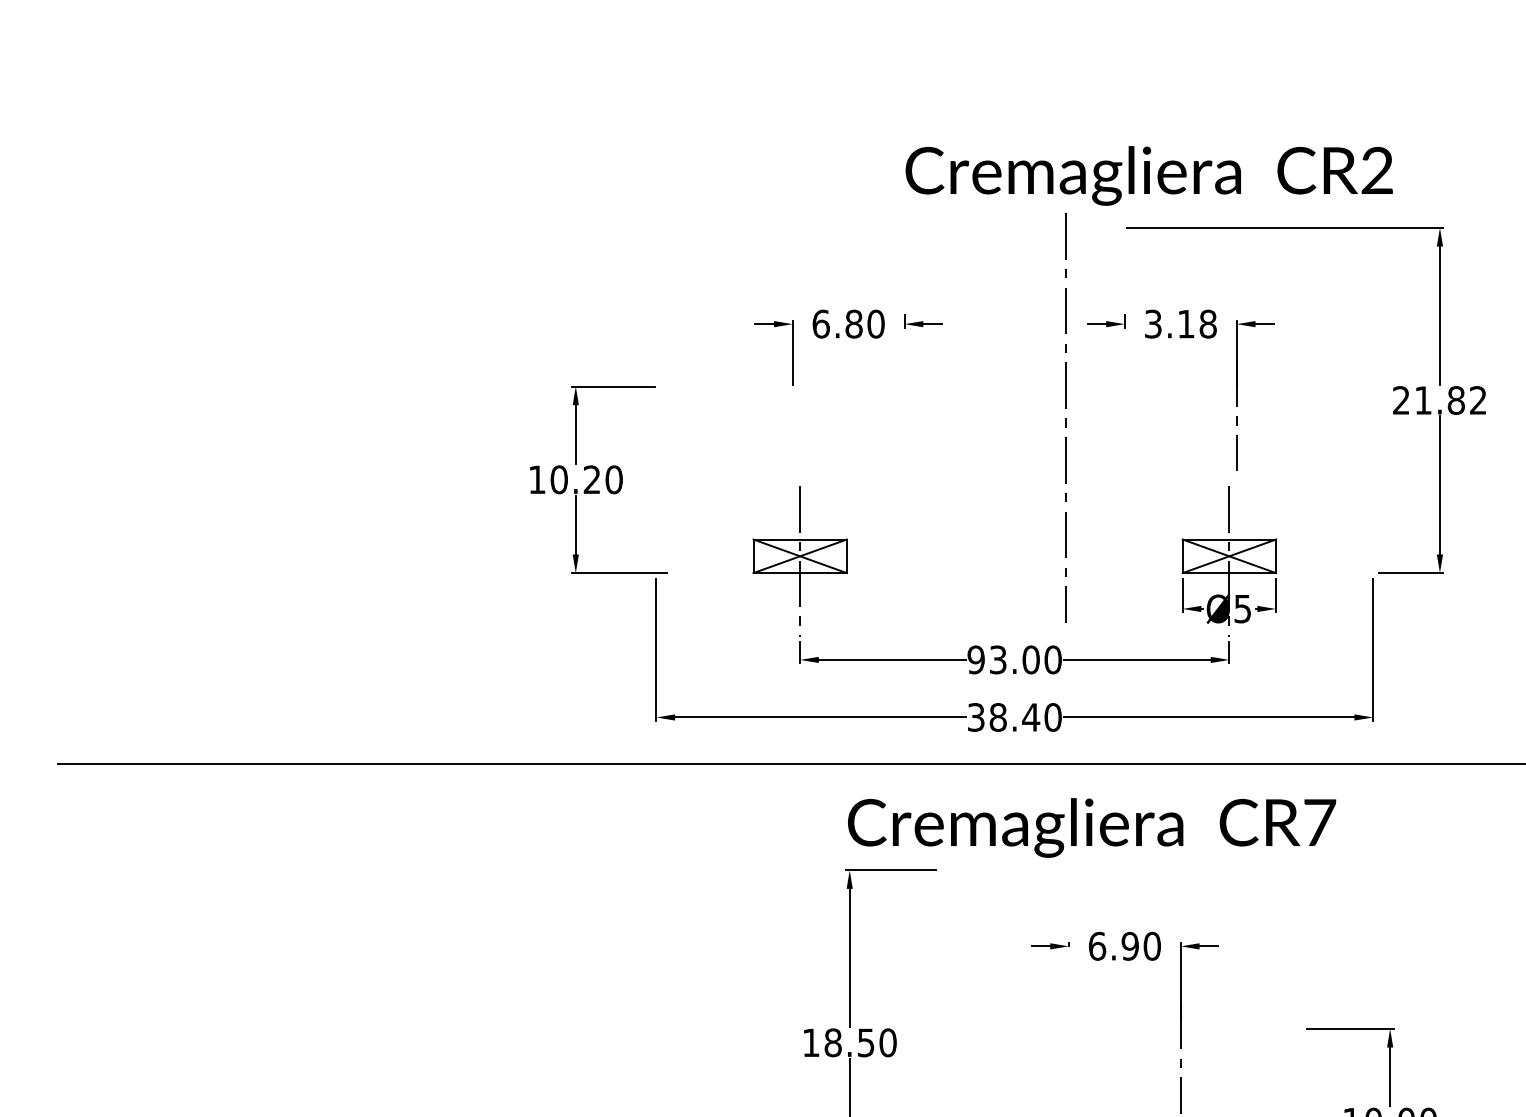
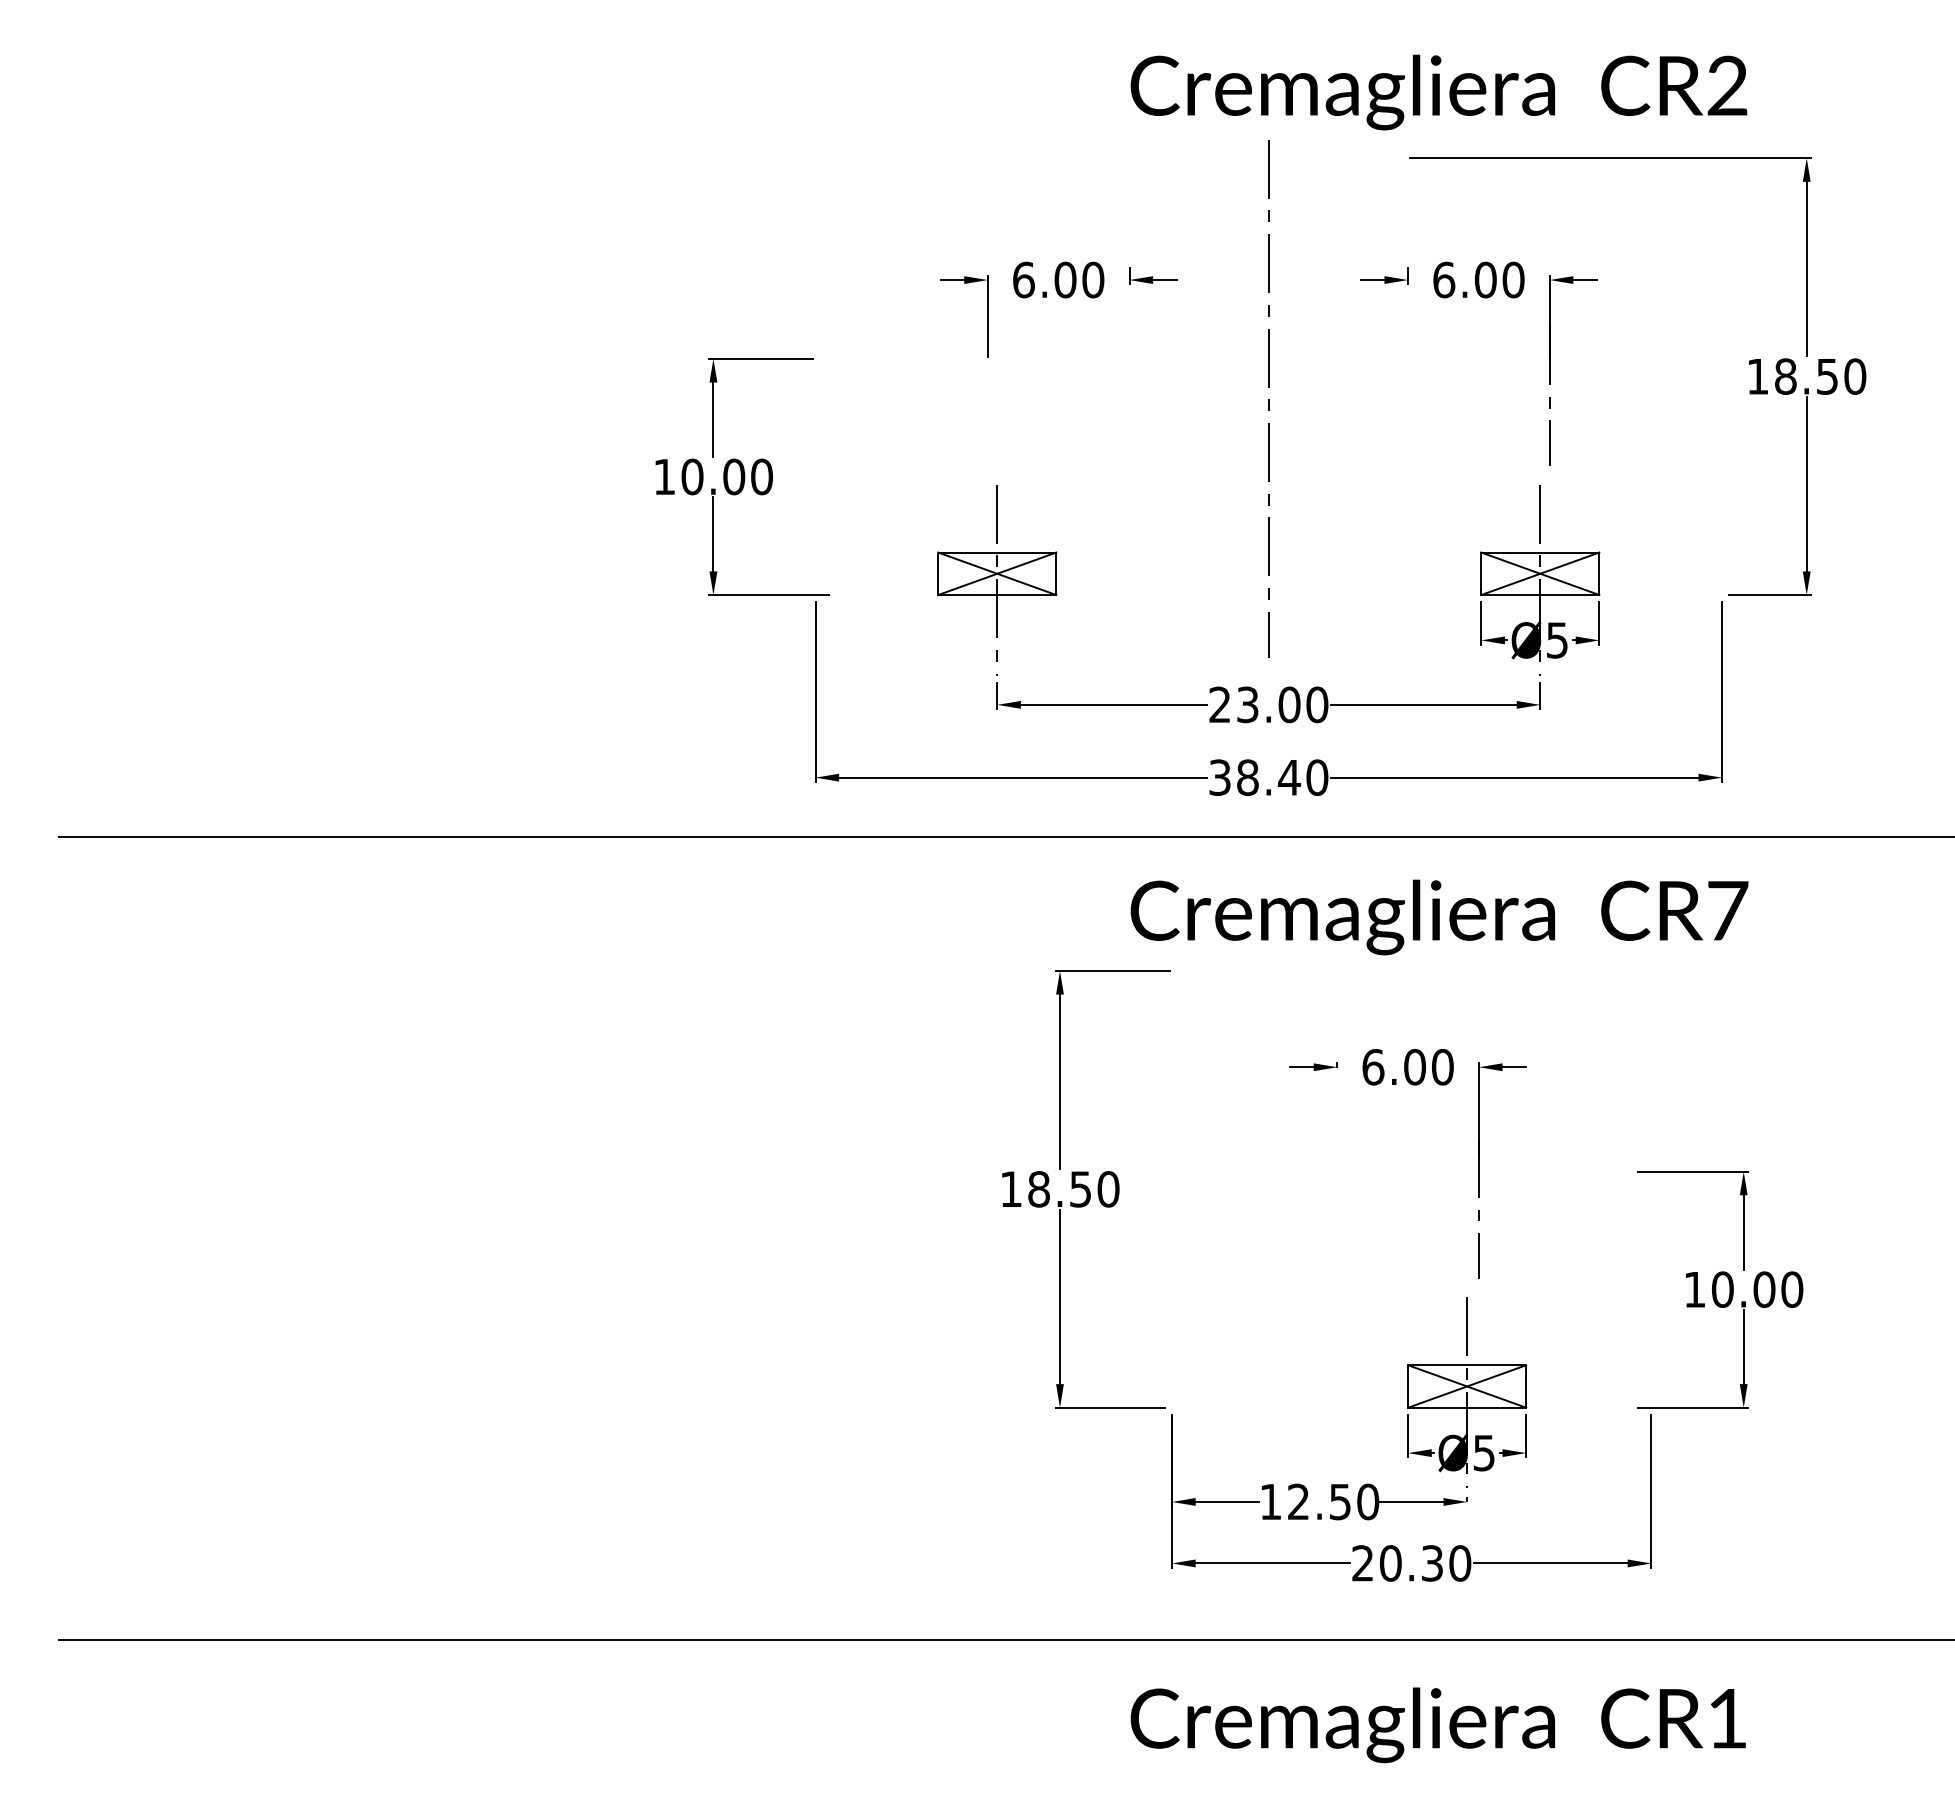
text: (1180, 323) -> (1478, 279), 3.18 -> 6.00
text: (854, 324) -> (1065, 280), 6.80 -> 6.00
text: (1439, 400) -> (1806, 376), 21.82 -> 18.50
line: (1065, 418) -> (1268, 399), moved
text: (592, 479) -> (734, 476), 10.20 -> 10.00
text: (975, 659) -> (1219, 704), 93.00 -> 23.00
text: (1091, 827) -> (1439, 917), moved
text: (1129, 946) -> (1414, 1067), 6.90 -> 6.00

